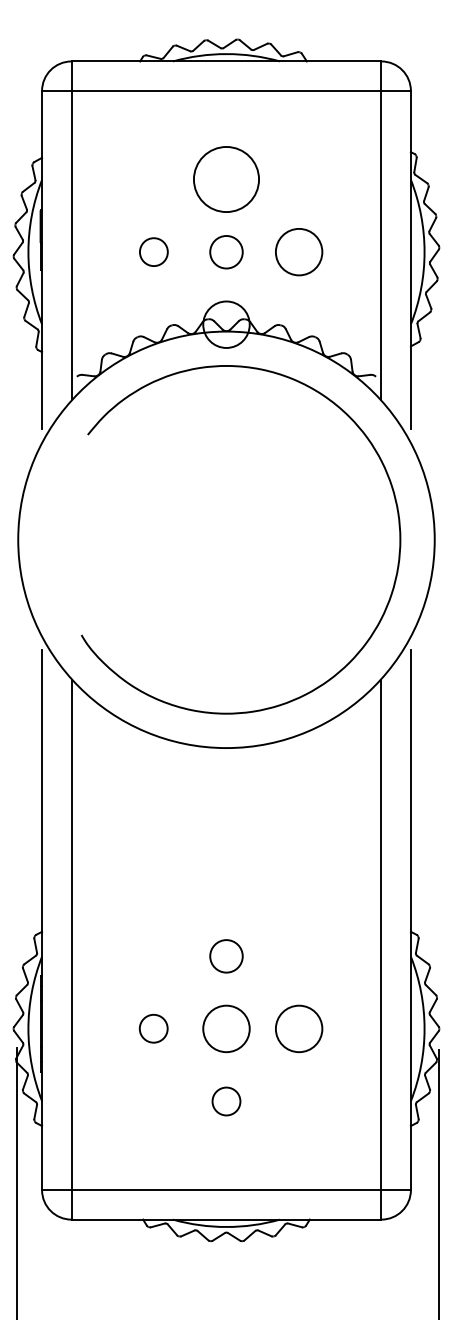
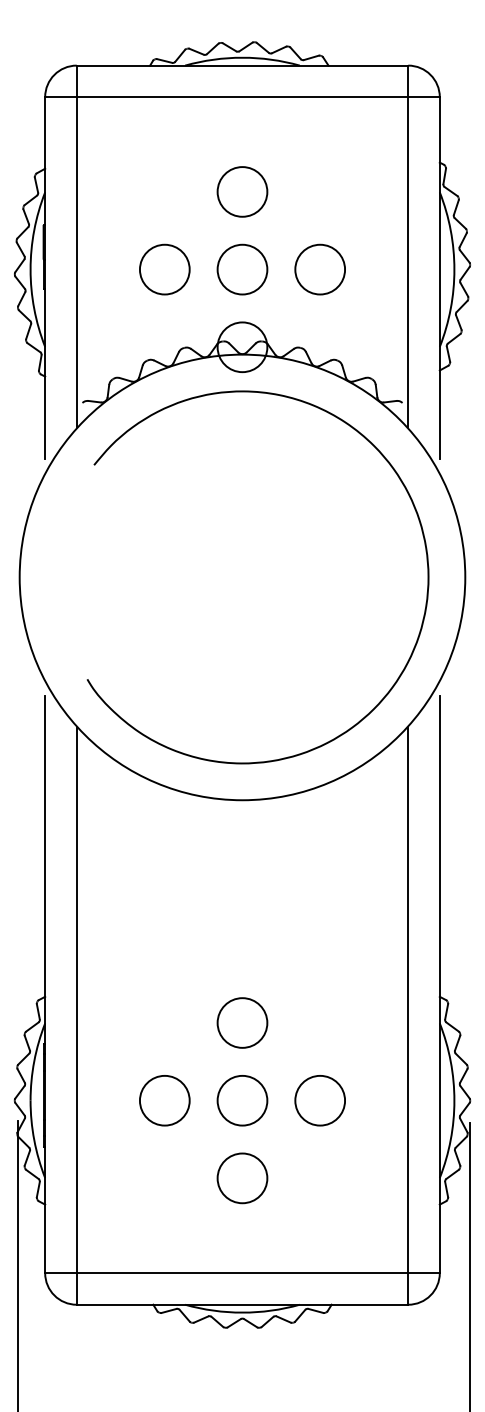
circle: (226, 179) -> (242, 191), size x0.71
circle: (153, 251) -> (164, 268), size x1.67
circle: (226, 252) -> (242, 270), size x1.43
circle: (226, 956) -> (242, 1023), size x1.43
circle: (153, 1028) -> (164, 1100), size x1.67
circle: (226, 1101) -> (242, 1178), size x1.67

